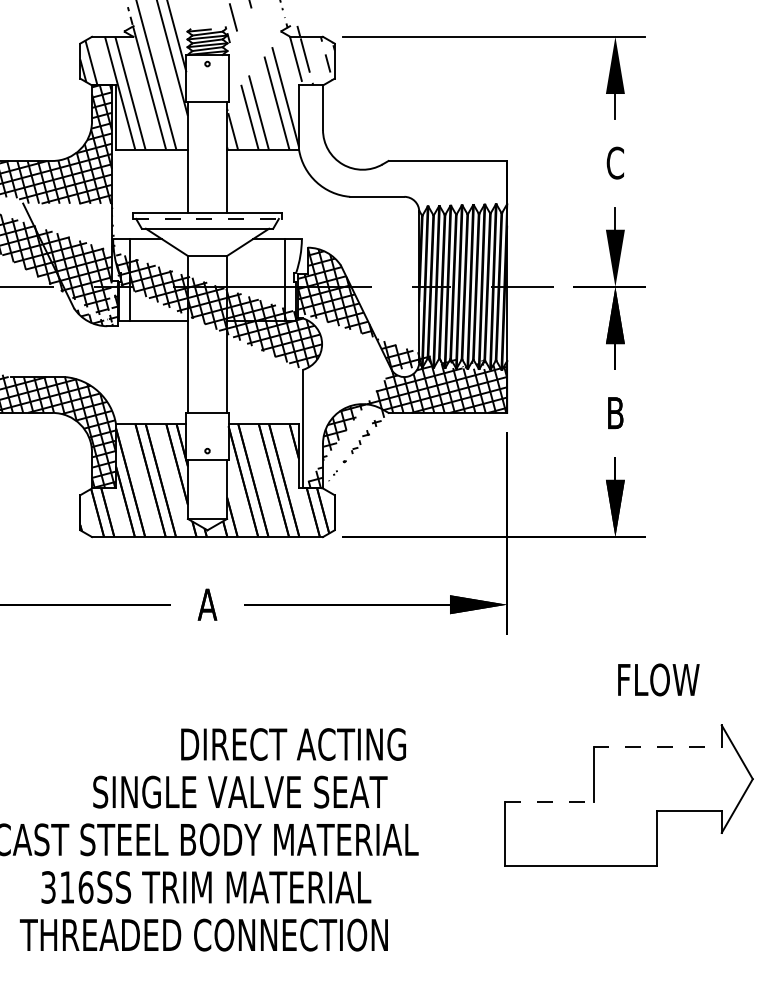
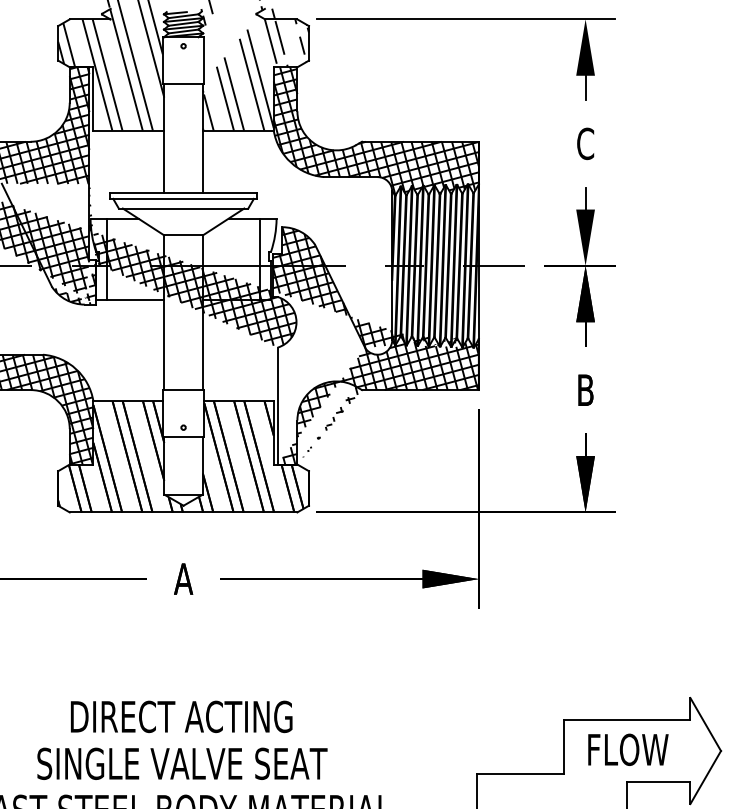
hatch: (403, 150) -> (376, 131), added
line: (207, 218) -> (183, 198), dashed -> solid
text: (658, 679) -> (628, 749), moved
text: (293, 744) -> (181, 716), moved
line: (658, 747) -> (628, 719), dashed -> solid
text: (240, 791) -> (182, 763), moved
line: (550, 802) -> (521, 774), dashed -> solid

